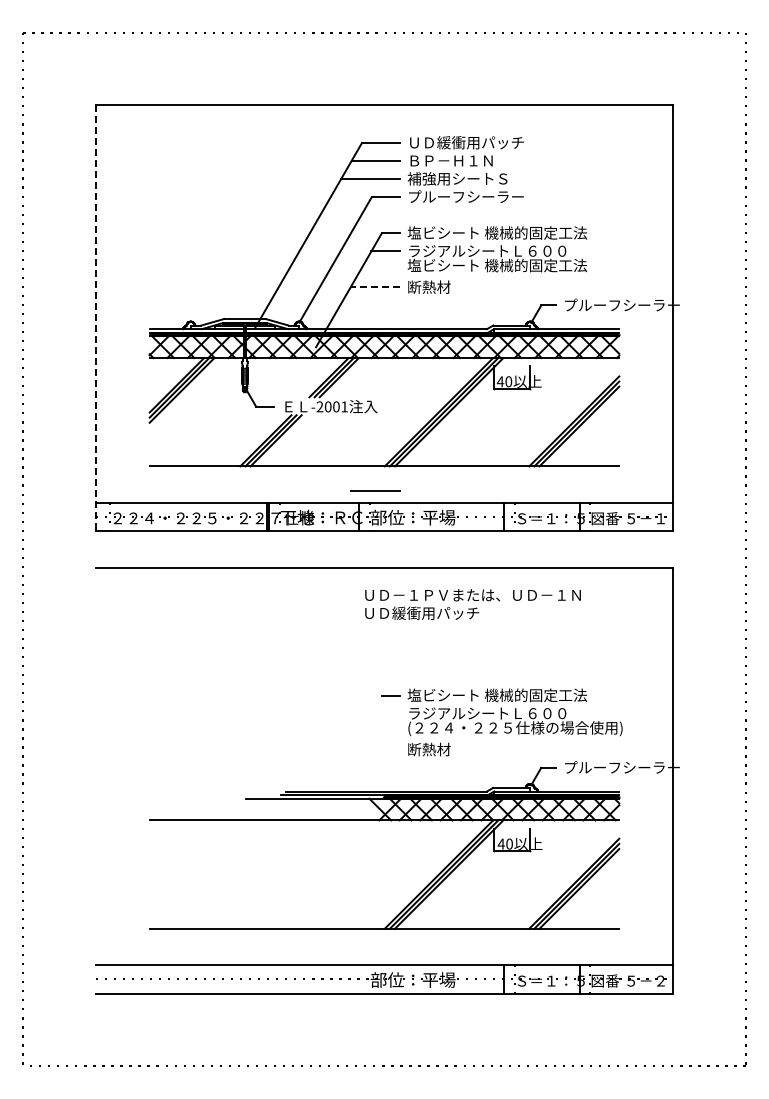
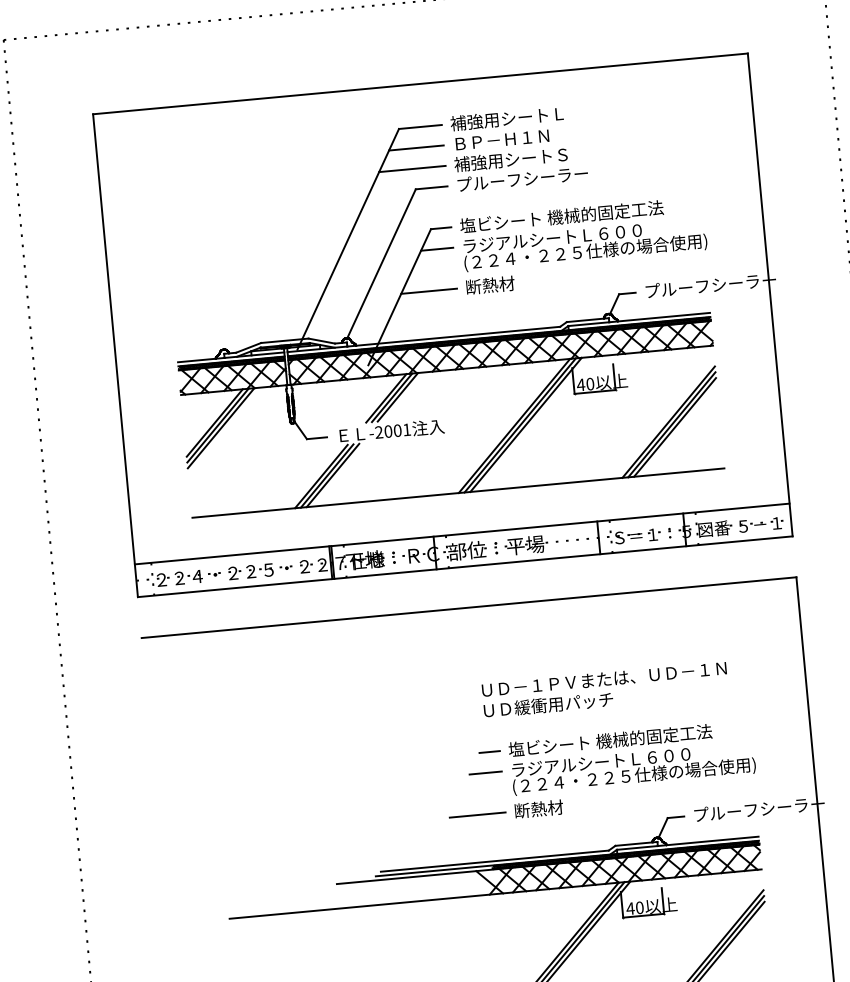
text: (465, 142) -> (516, 117), ＵＤ緩衝用パッチ -> 補強用シートＬ
text: (514, 265) -> (584, 251), 塩ビシート 機械的固定工法 -> (２２４・２２５仕様の場合使用)
line: (375, 287) -> (429, 291), dashed -> solid
line: (95, 318) -> (115, 355), dashed -> solid
line: (375, 490) -> (477, 814), moved
text: (472, 604) -> (604, 689), moved
line: (385, 713) -> (485, 772), added

